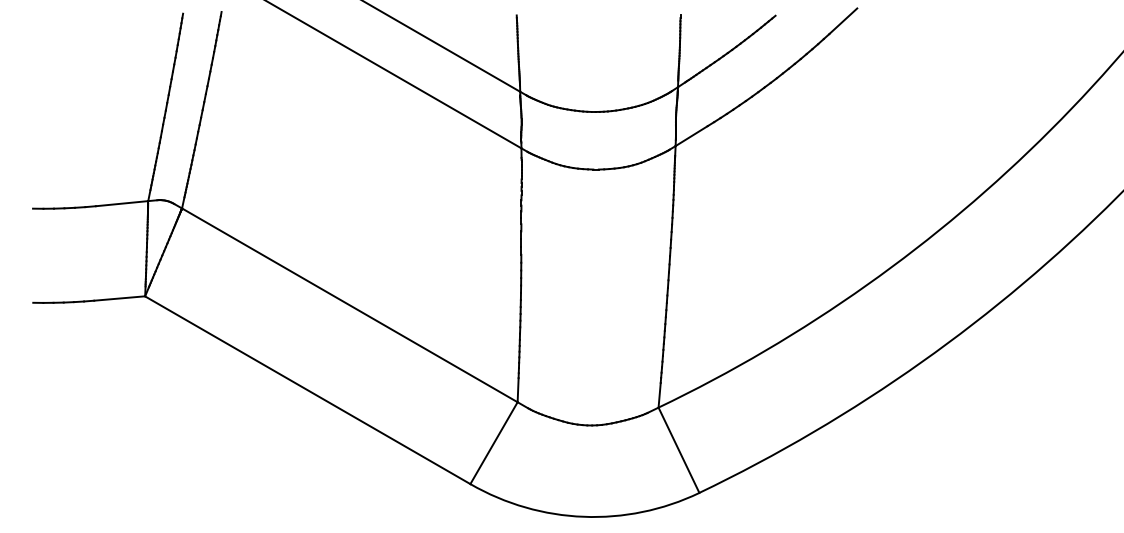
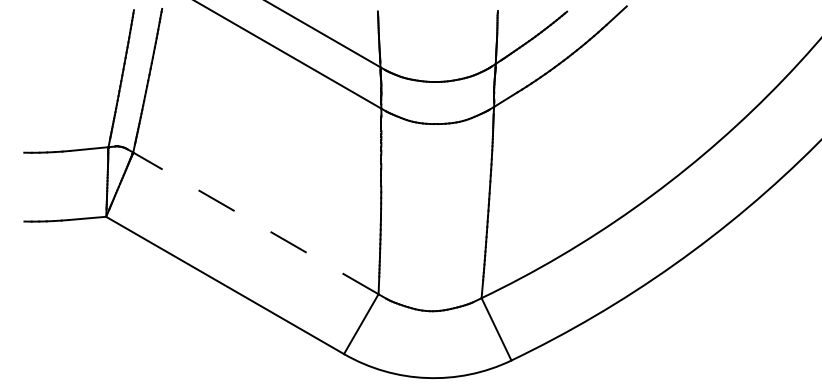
line: (349, 305) -> (255, 223), solid -> dashed

